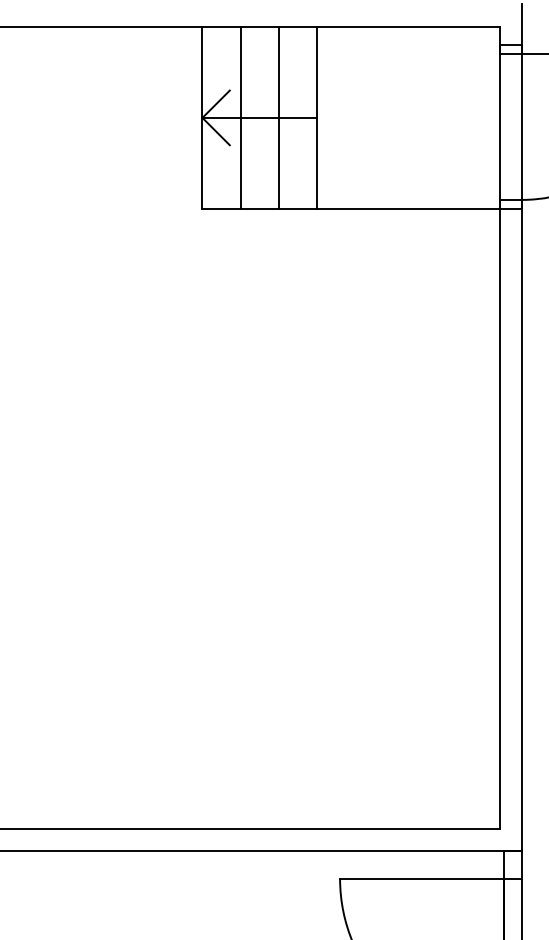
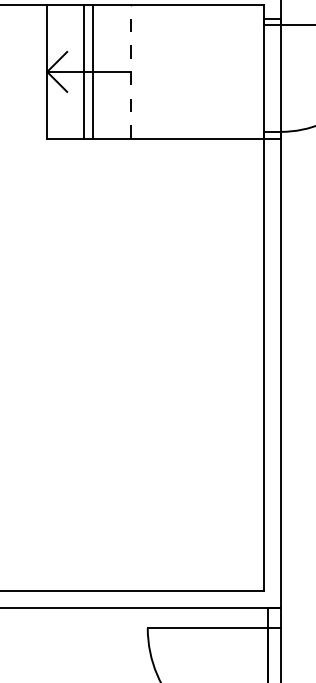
line: (240, 117) -> (92, 71), moved
line: (279, 117) -> (84, 71), moved
line: (317, 117) -> (131, 71), solid -> dashed

